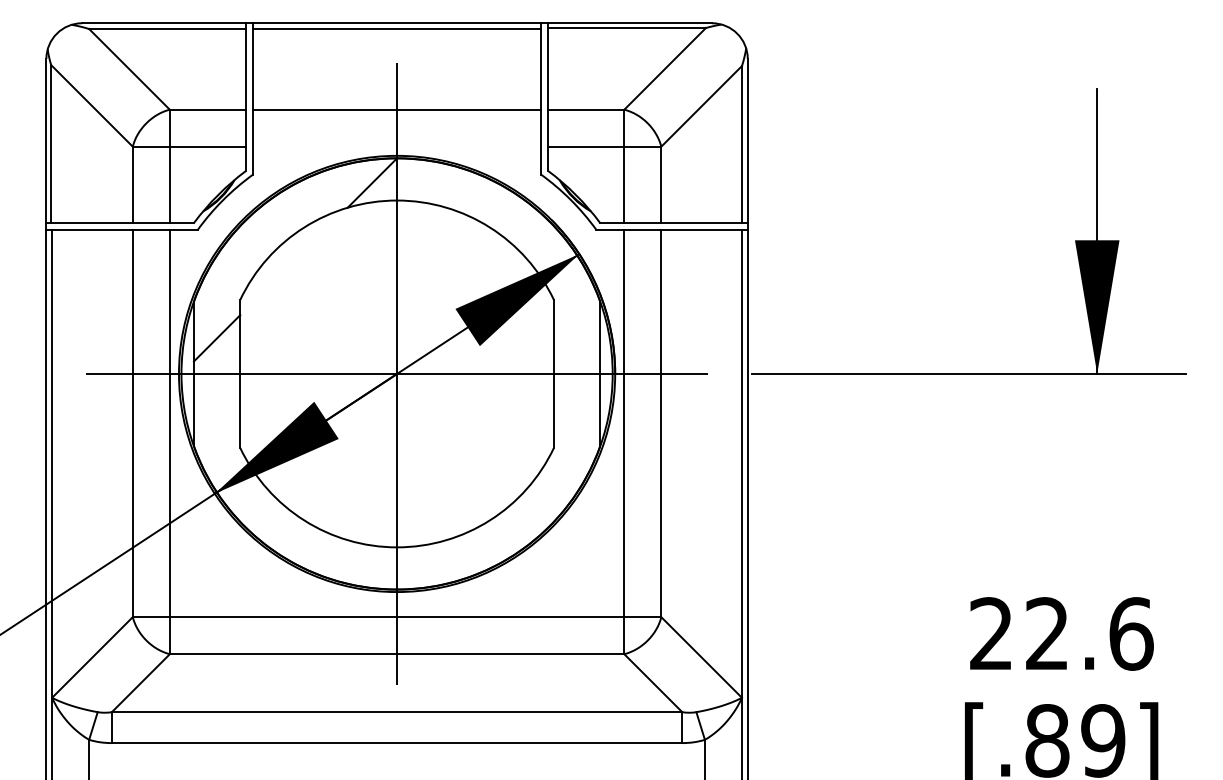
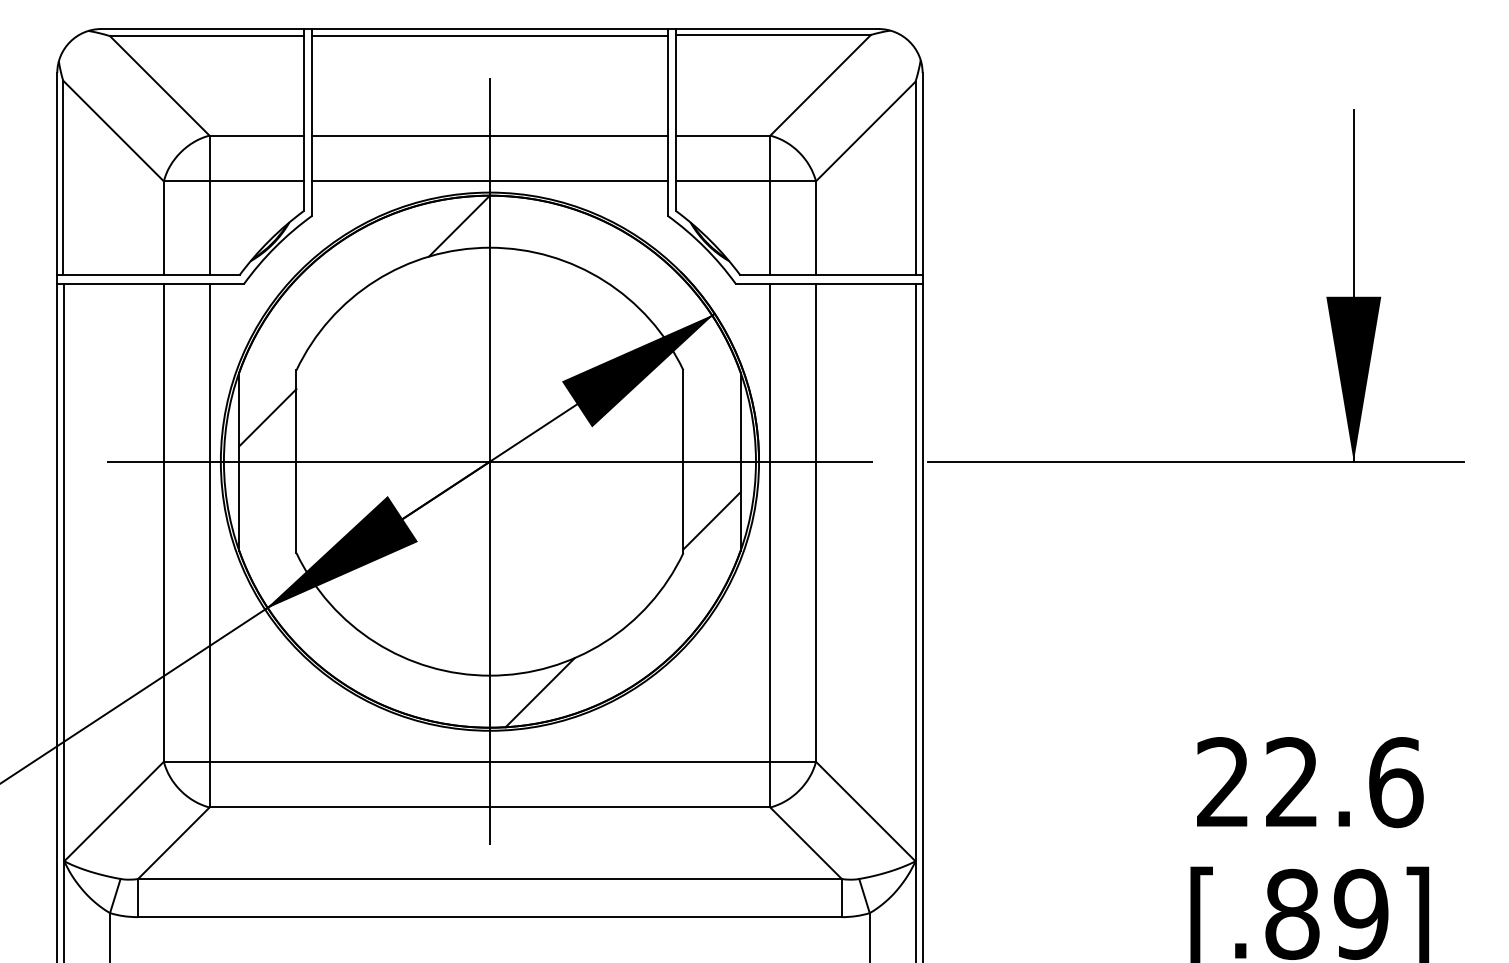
line: (396, 146) -> (489, 181), added
line: (576, 421) -> (711, 520), added
line: (437, 561) -> (539, 692), added

